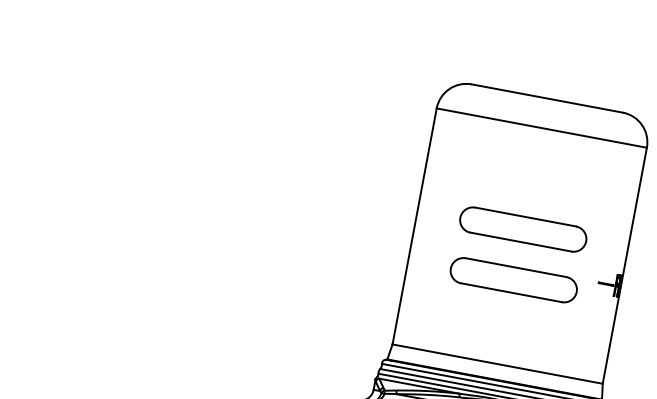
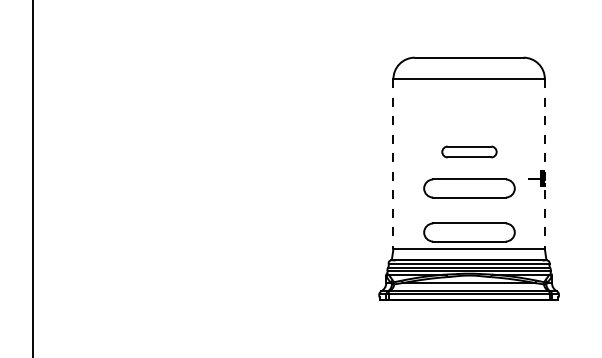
line: (414, 227) -> (393, 164), solid -> dashed
part: (523, 228) -> (469, 151), size x0.6
line: (624, 266) -> (544, 164), solid -> dashed
part: (502, 341) -> (469, 232), added

